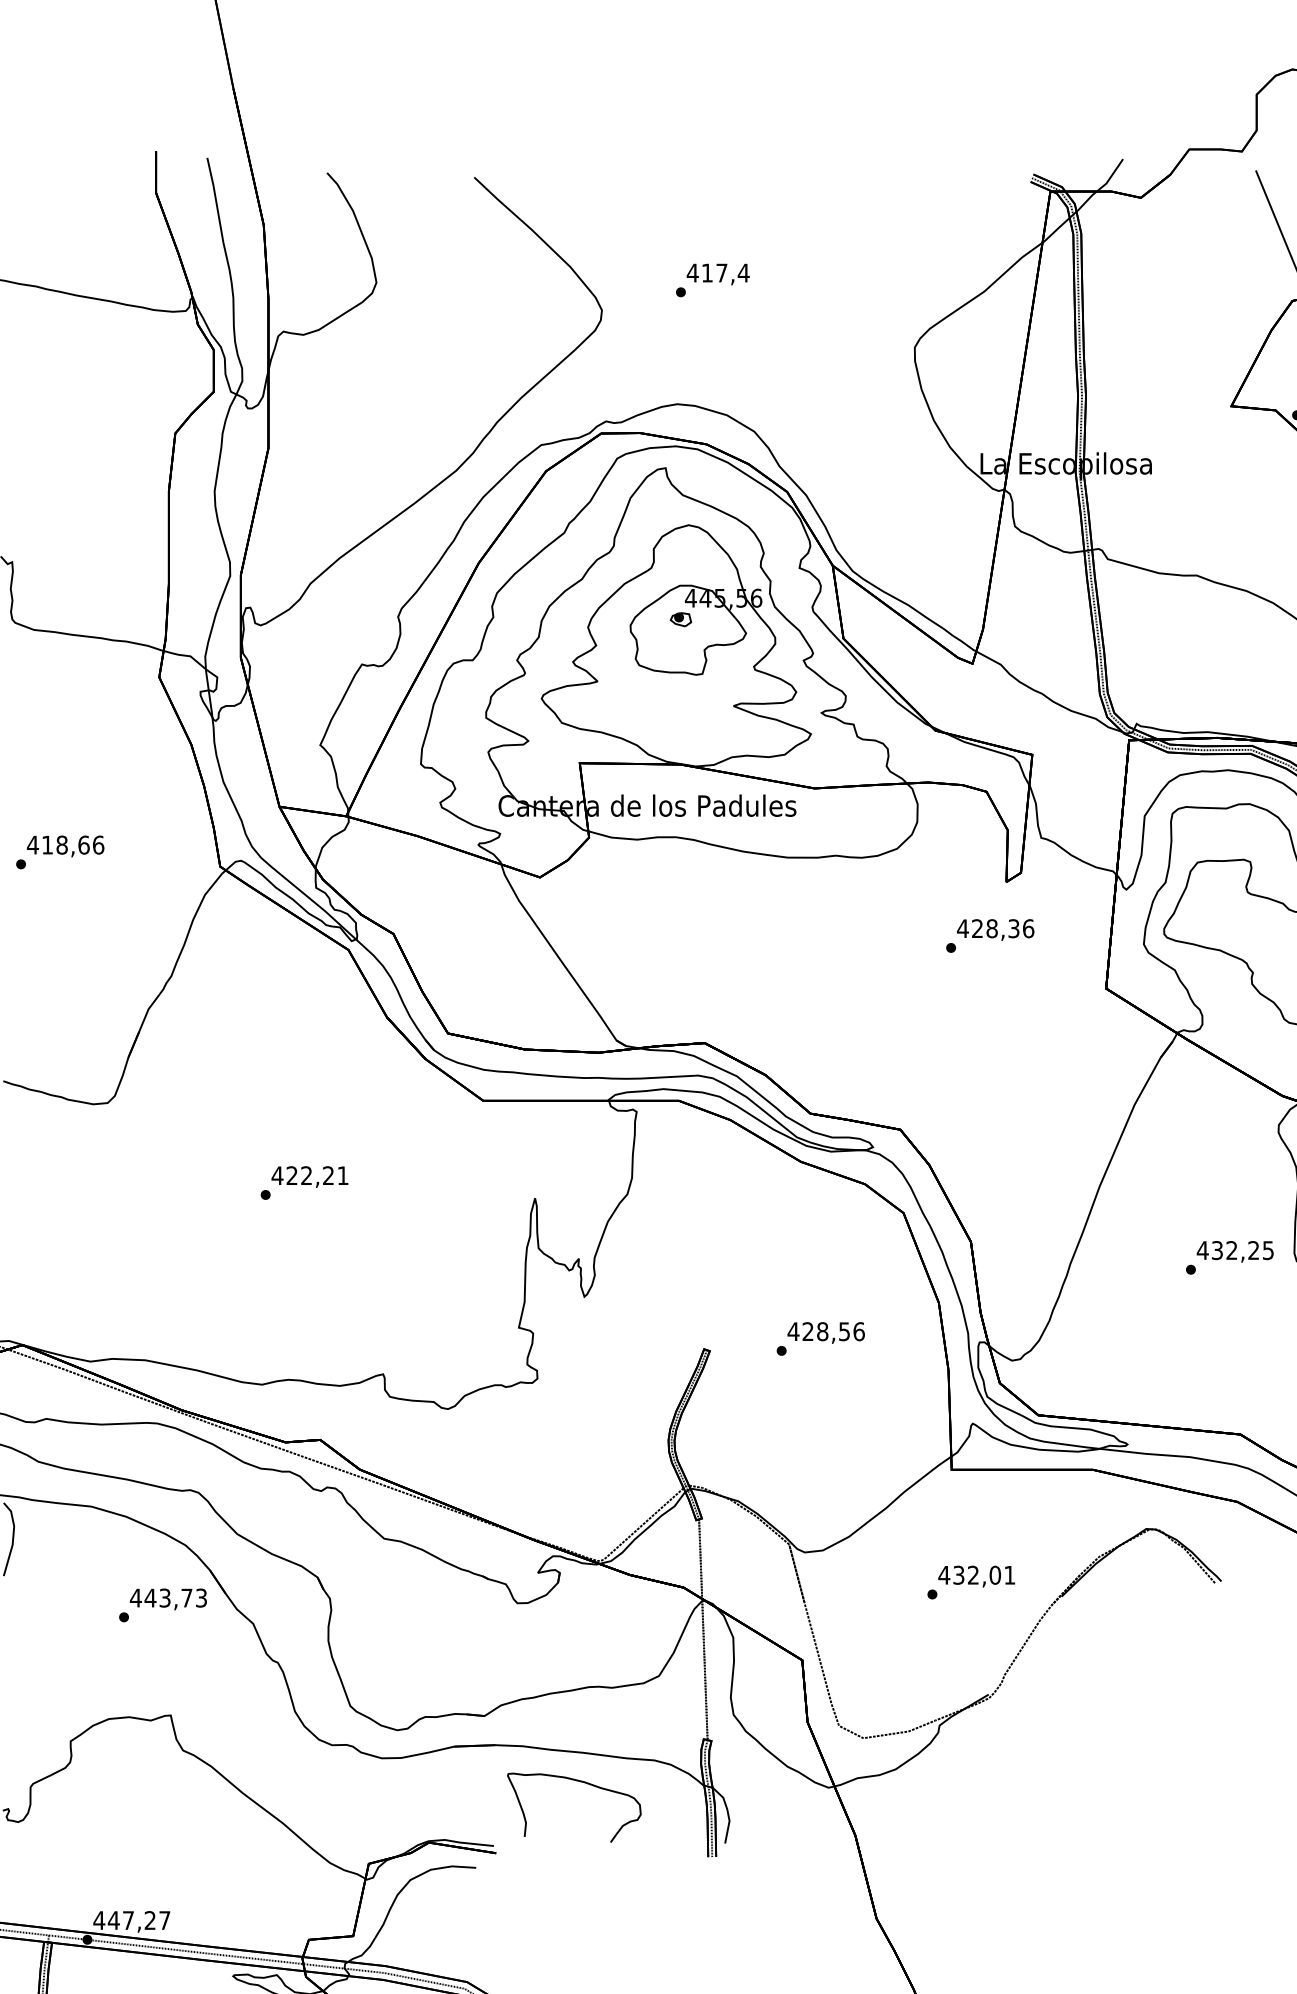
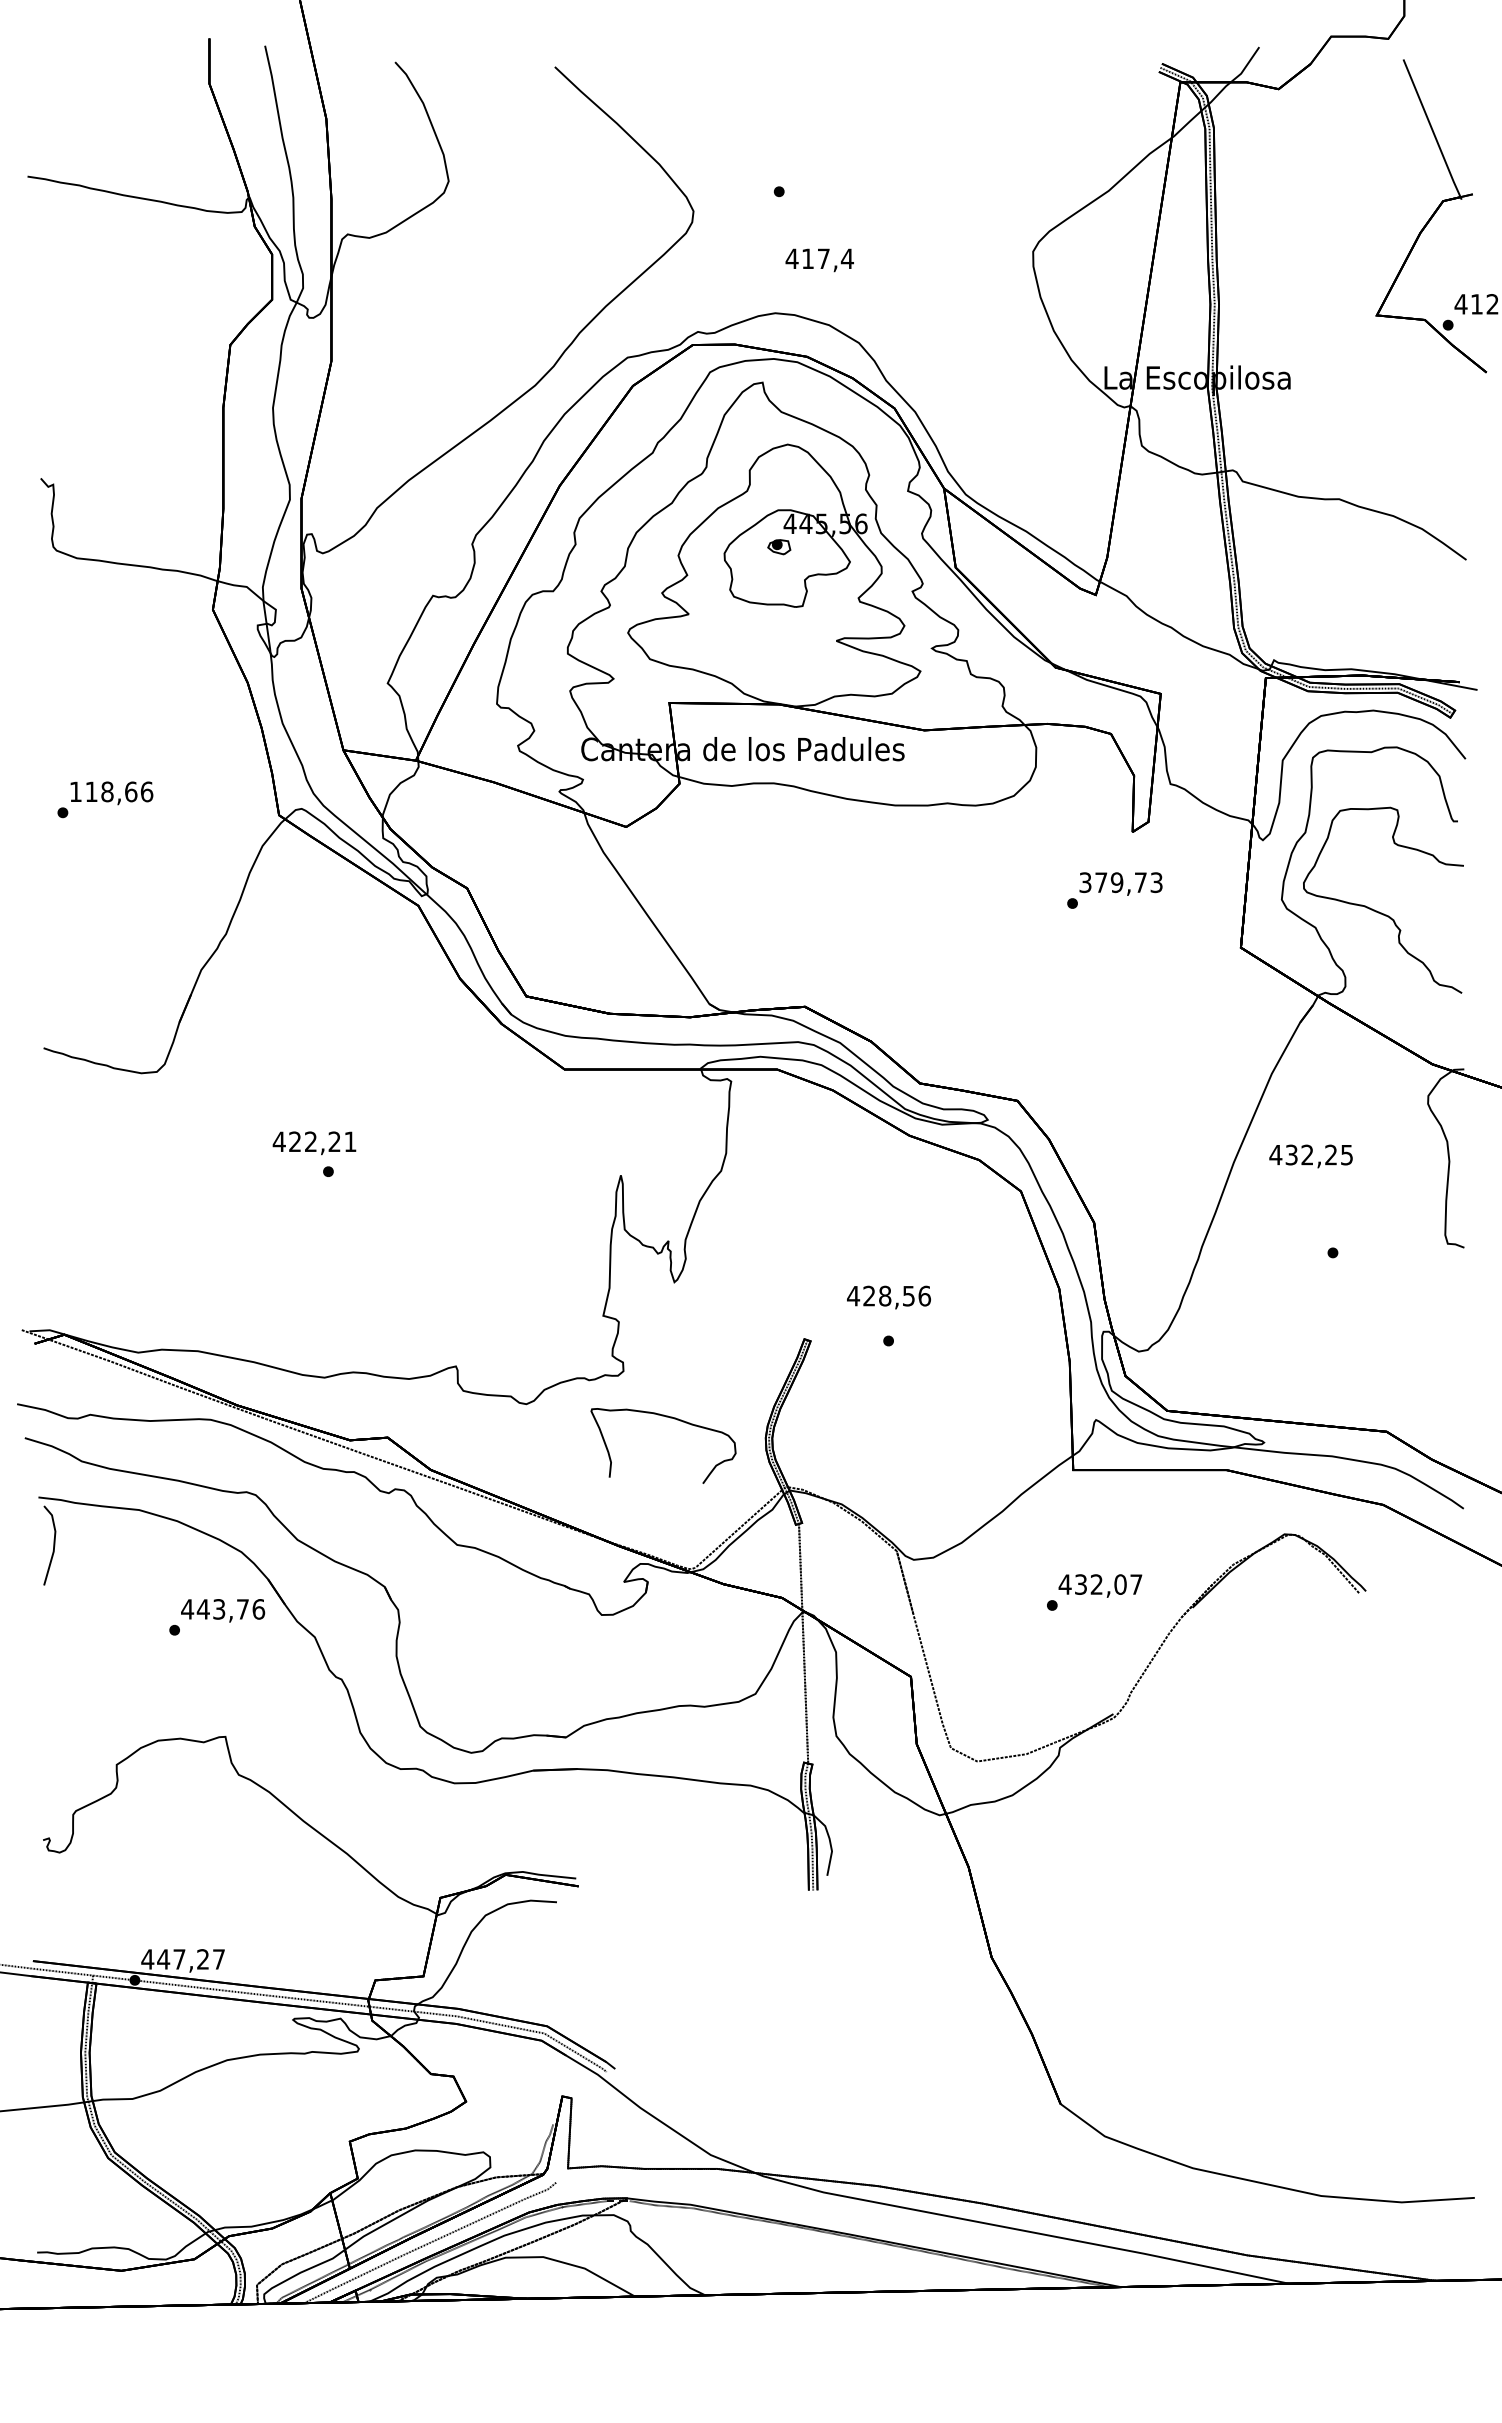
text: (718, 274) -> (819, 260), moved
text: (32, 844) -> (75, 791), 418,66 -> 118,66
text: (995, 928) -> (1120, 882), 428,36 -> 379,73
text: (309, 1177) -> (314, 1143), moved
text: (1234, 1251) -> (1310, 1156), moved
text: (825, 1332) -> (888, 1297), moved
text: (1009, 1575) -> (1136, 1584), 432,01 -> 432,07
text: (201, 1598) -> (258, 1609), 443,73 -> 443,76
curve: (580, 1782) -> (670, 1418), moved

